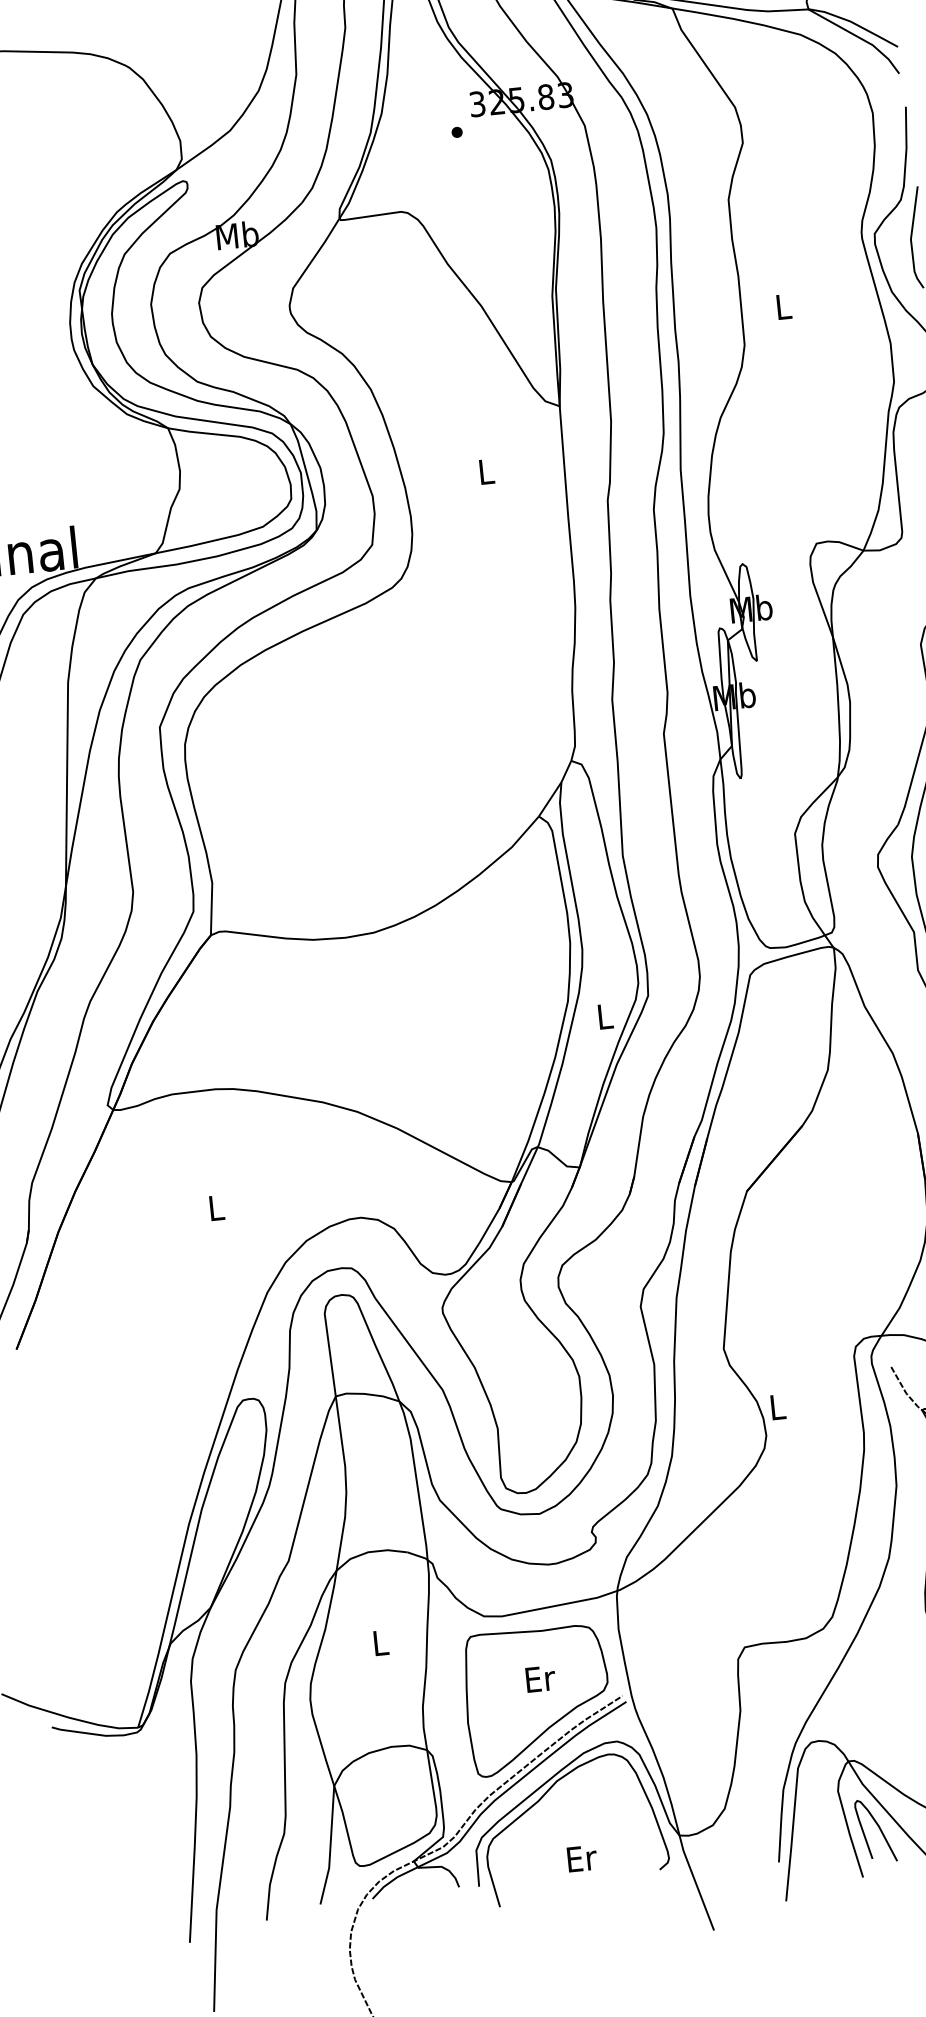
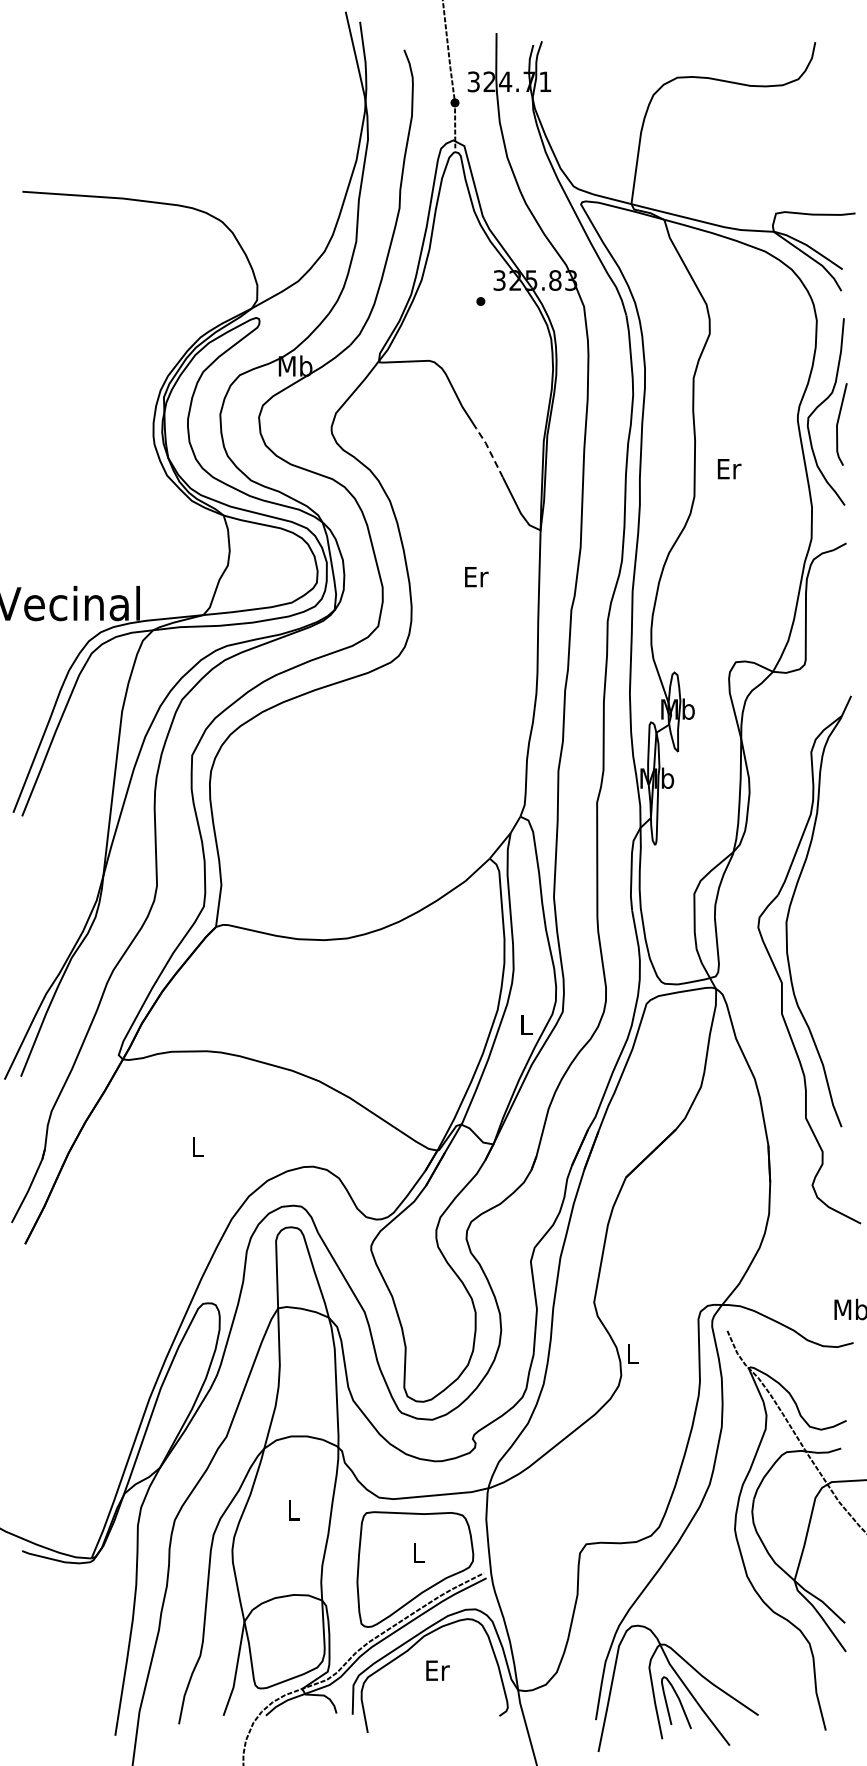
text: (784, 307) -> (729, 469), L -> Er
line: (488, 316) -> (490, 452), solid -> dashed
text: (486, 472) -> (476, 577), L -> Er
text: (540, 1678) -> (419, 1552), Er -> L
text: (581, 1858) -> (437, 1670), moved

